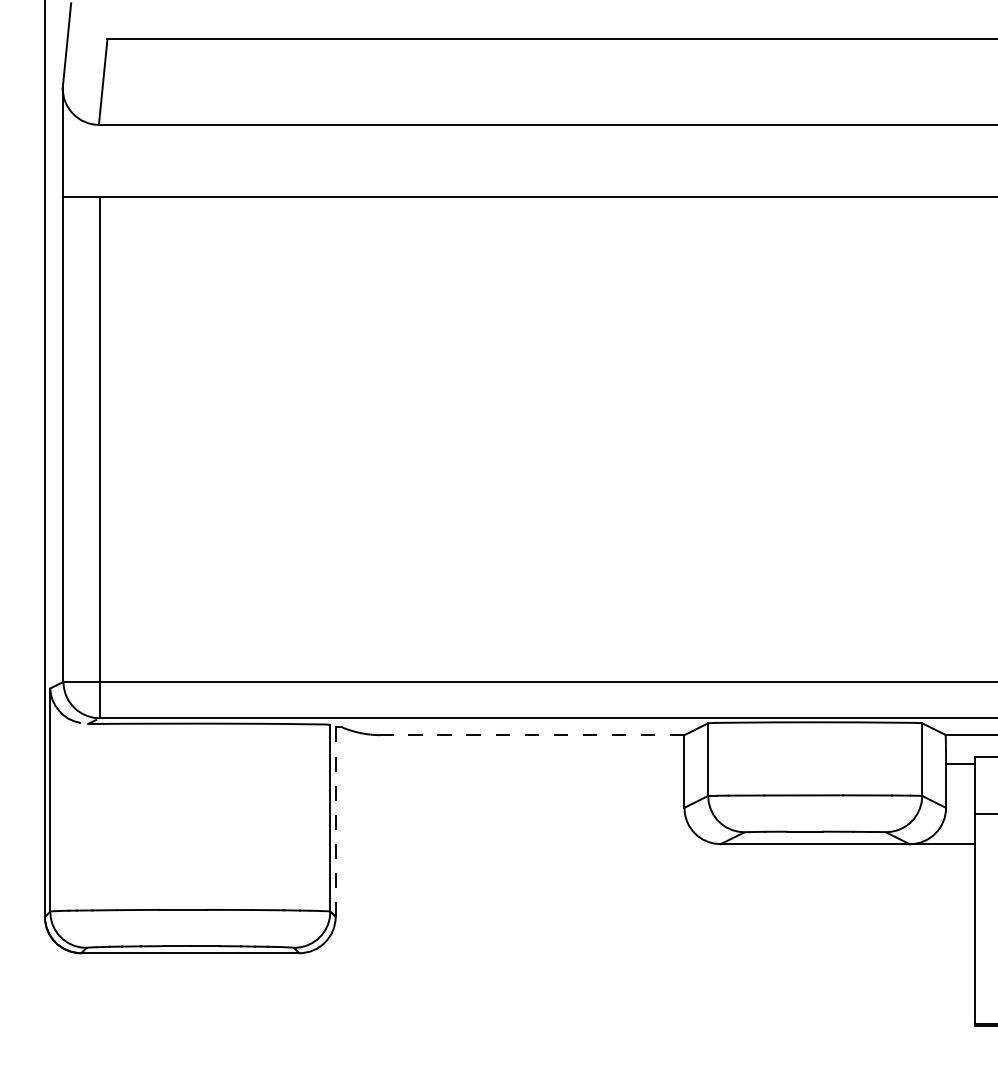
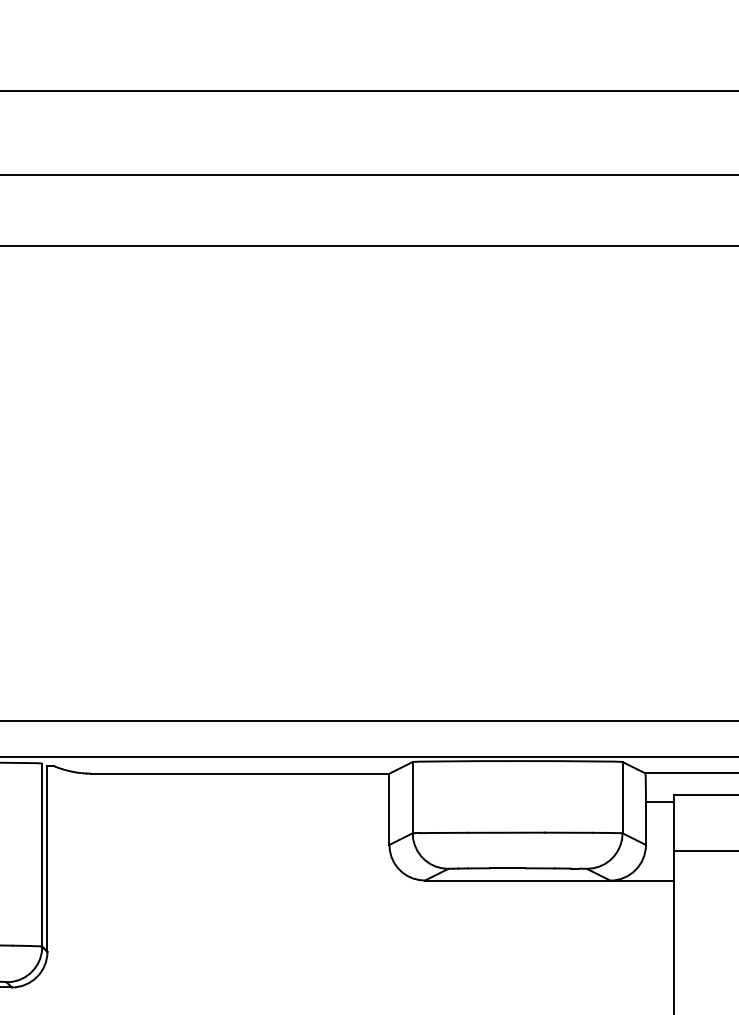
line: (531, 735) -> (239, 773), dashed -> solid
line: (335, 822) -> (47, 859), dashed -> solid

